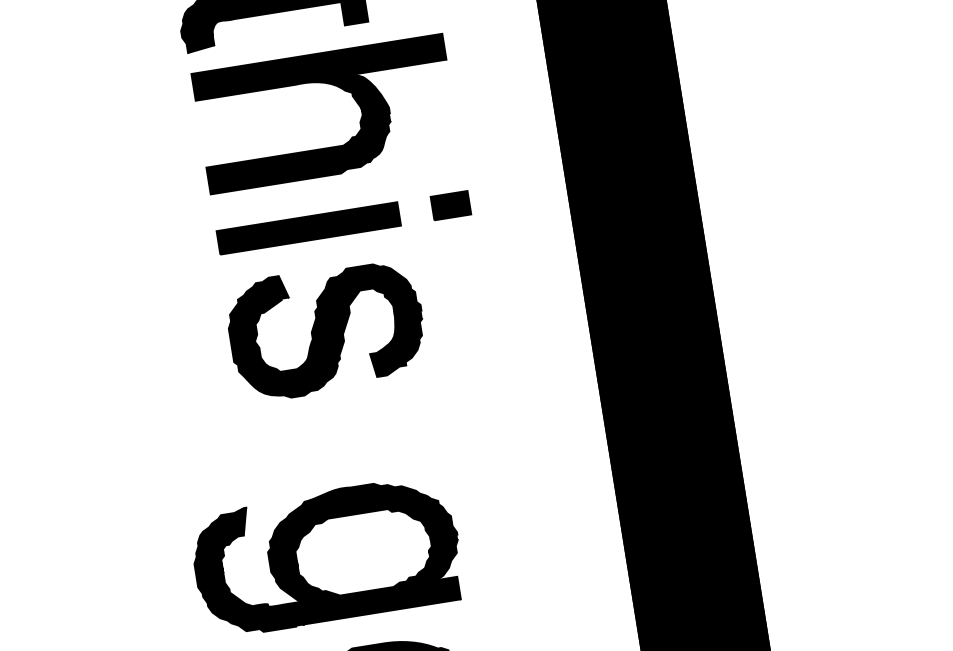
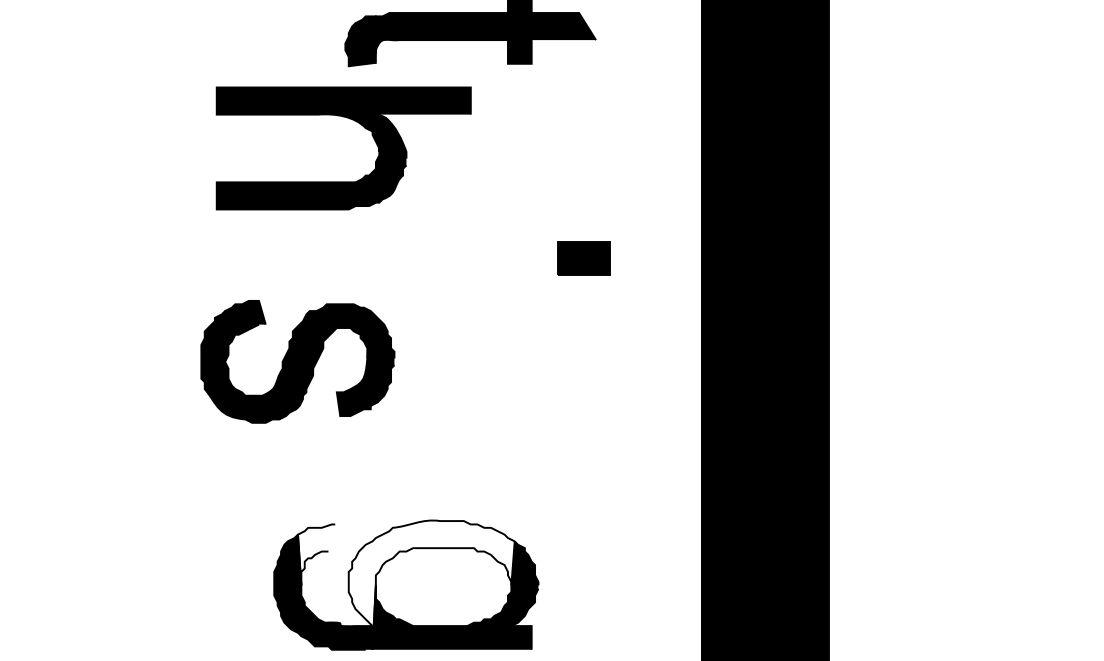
part: (338, 87) -> (359, 124), moved
part: (451, 205) -> (584, 258), size x1.4
part: (309, 228) -> (440, 258), removed
part: (326, 329) -> (297, 361), moved
fill: (233, 540) -> (316, 554), removed
fill: (351, 551) -> (431, 584), removed

